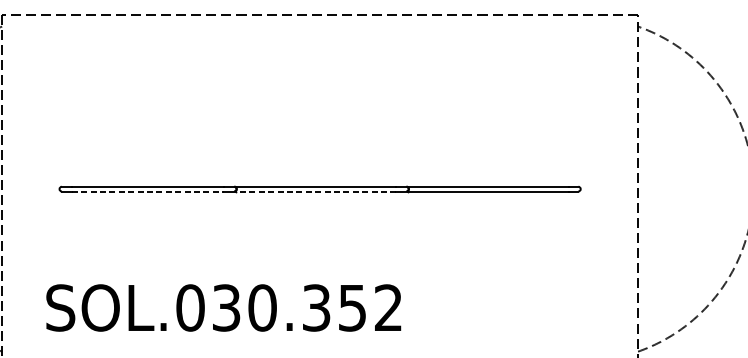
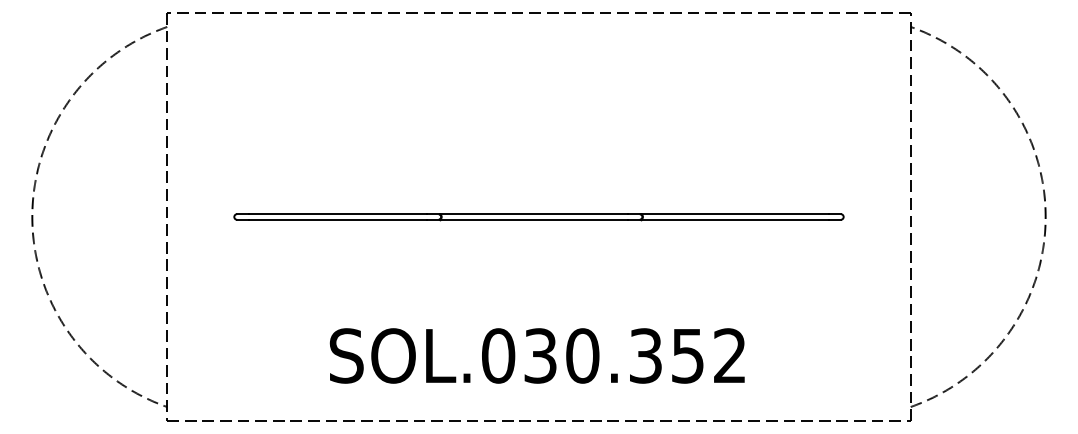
line: (148, 191) -> (338, 219), dashed -> solid
line: (315, 191) -> (533, 219), dashed -> solid
text: (223, 307) -> (536, 355), moved

